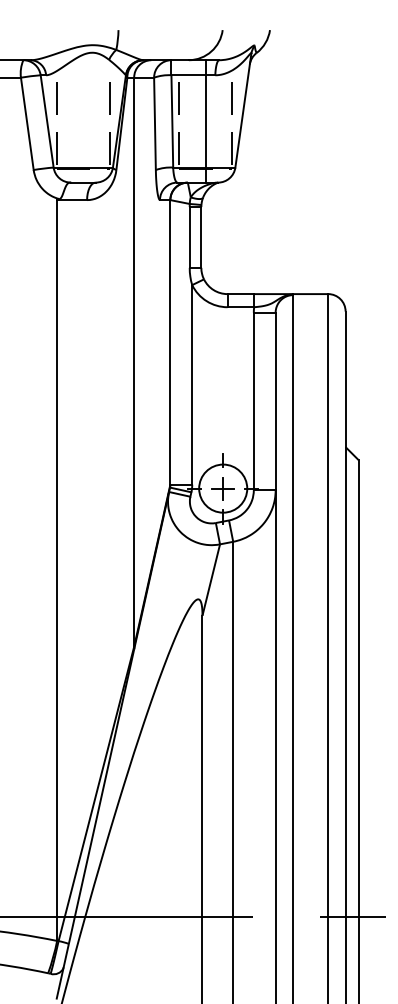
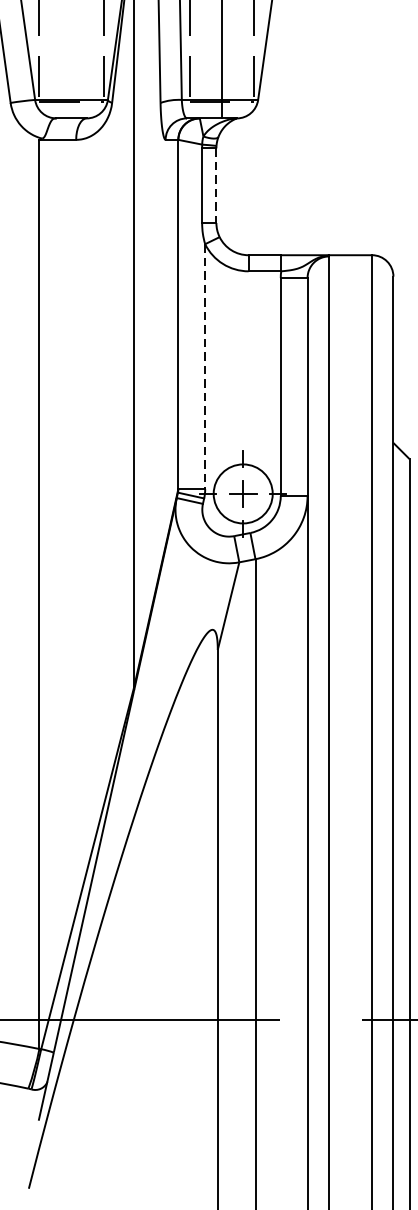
line: (201, 237) -> (216, 185), solid -> dashed
line: (192, 384) -> (205, 366), solid -> dashed

